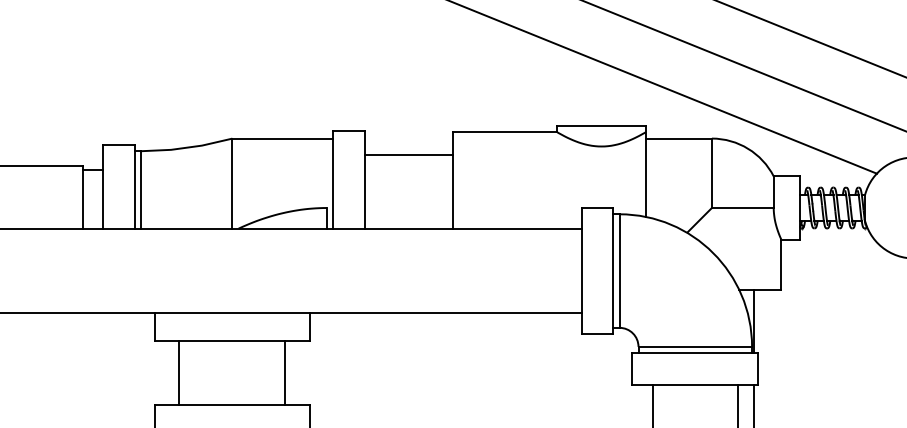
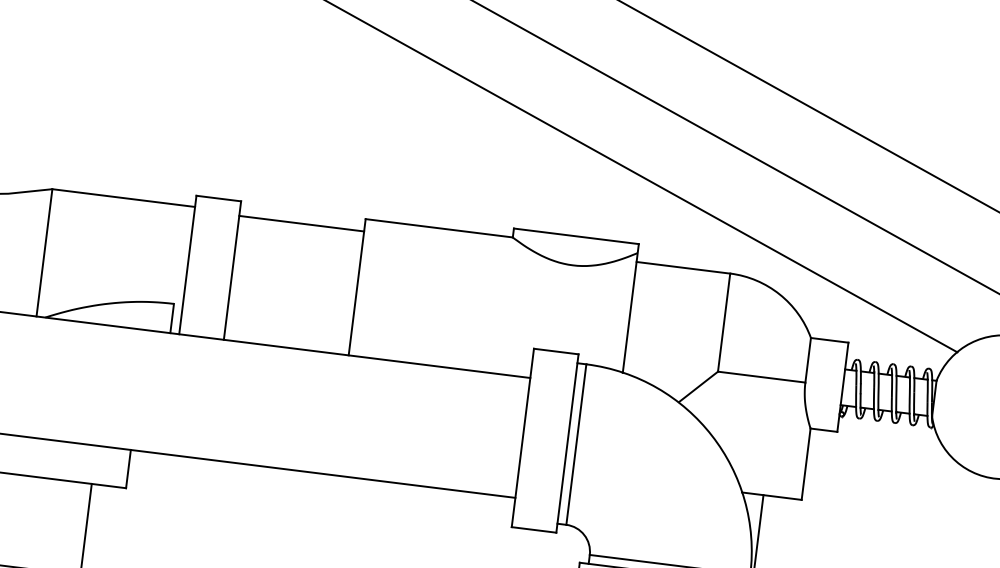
line: (408, 155) -> (300, 224), moved

